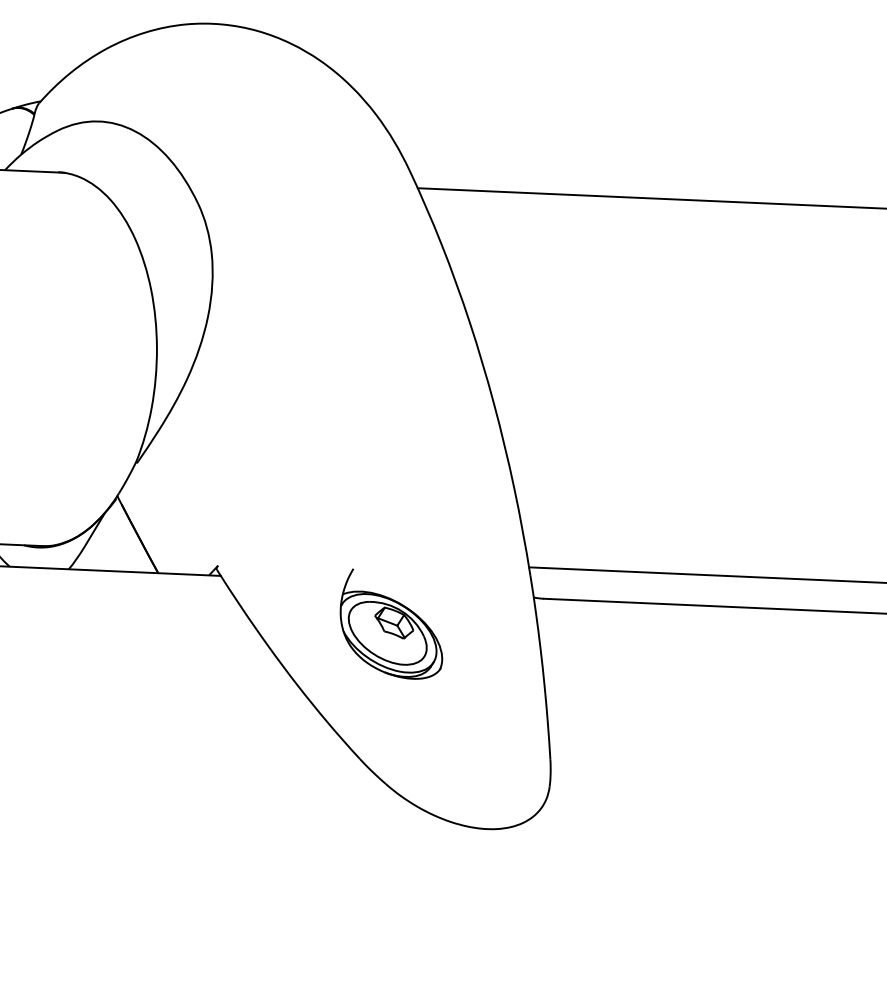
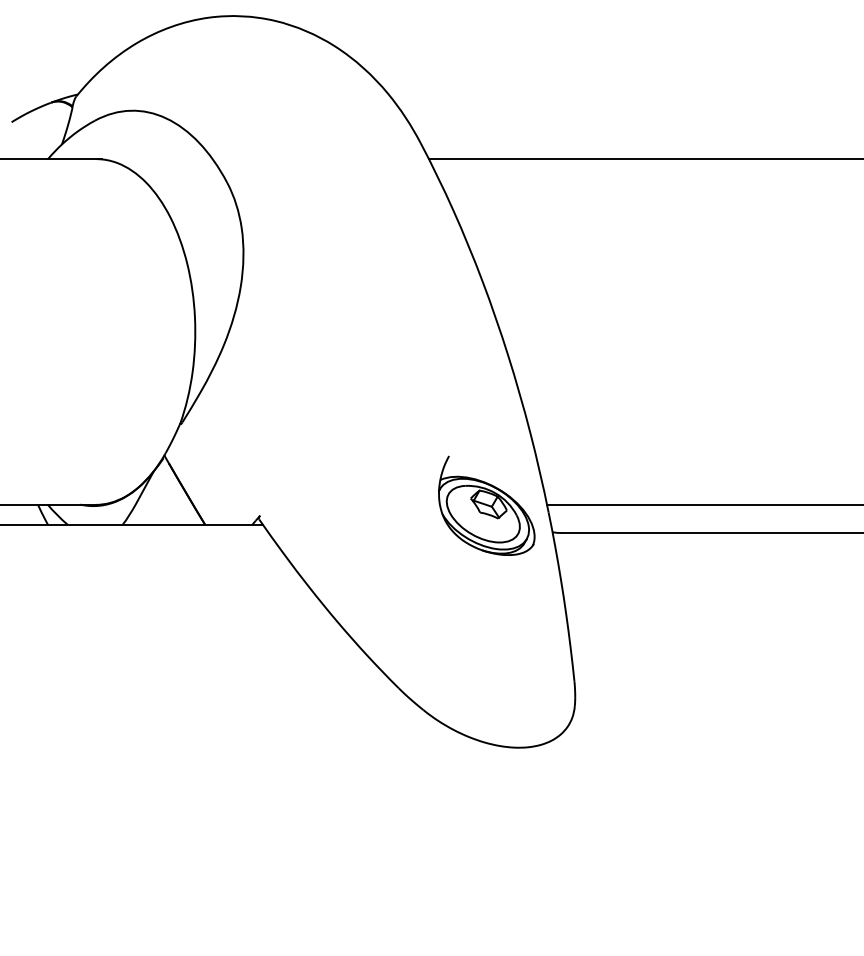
part: (391, 624) -> (486, 505), moved

